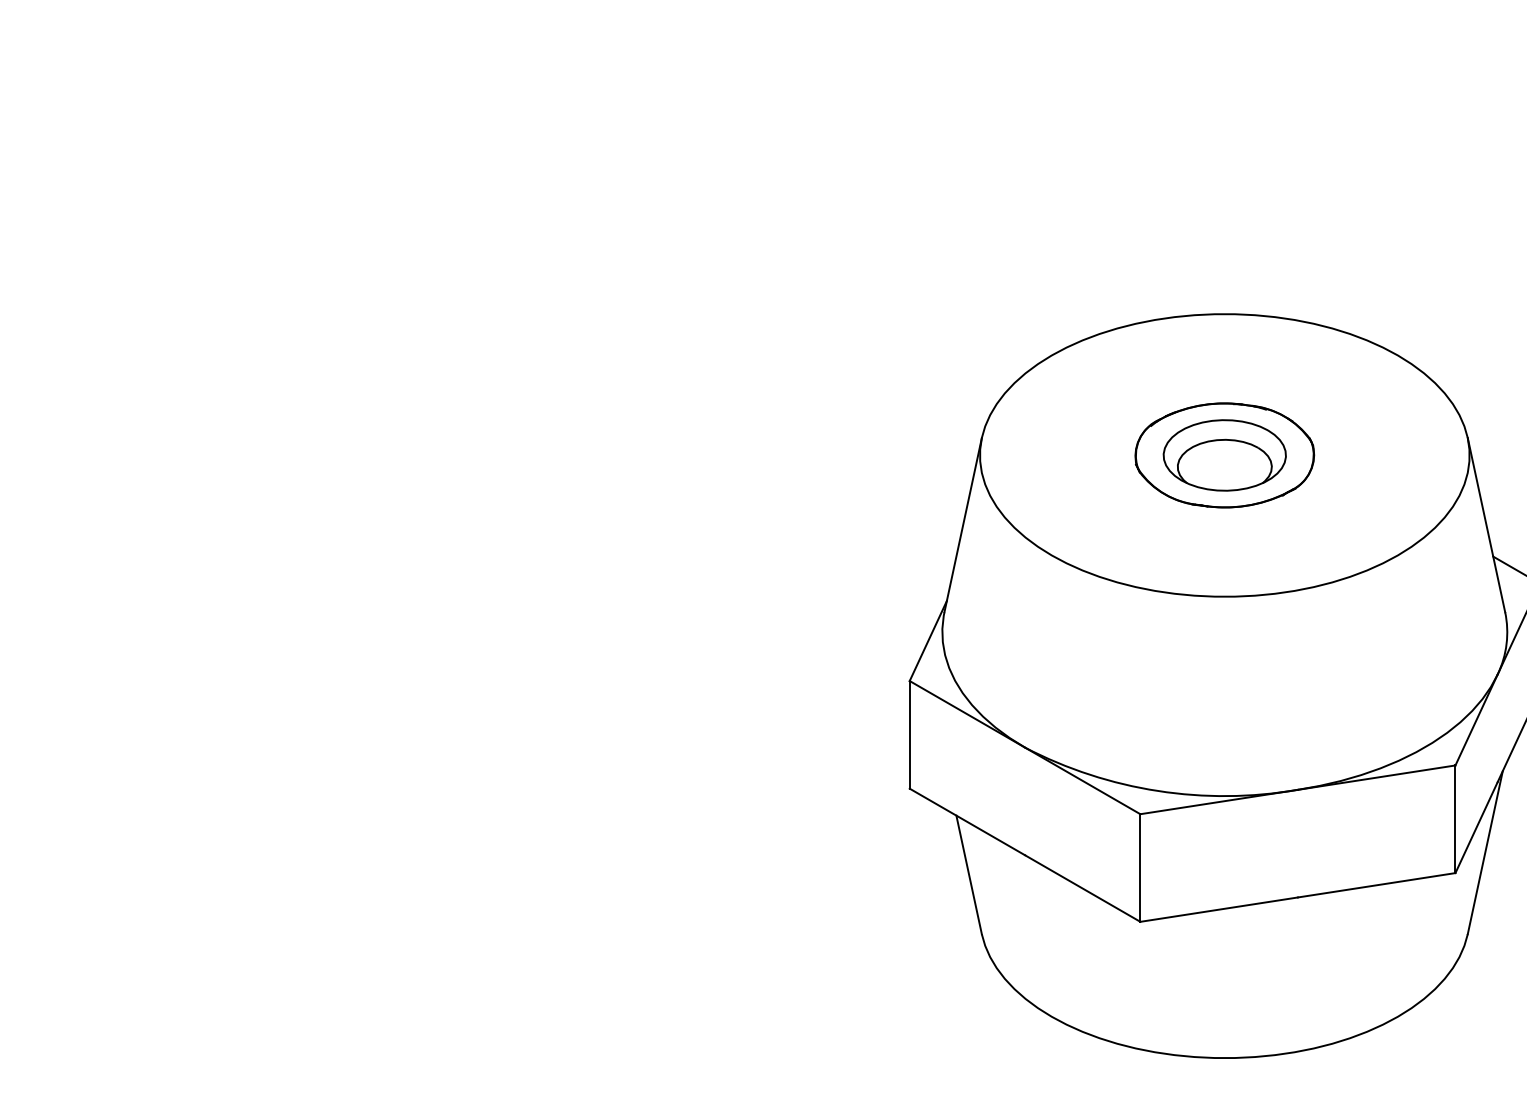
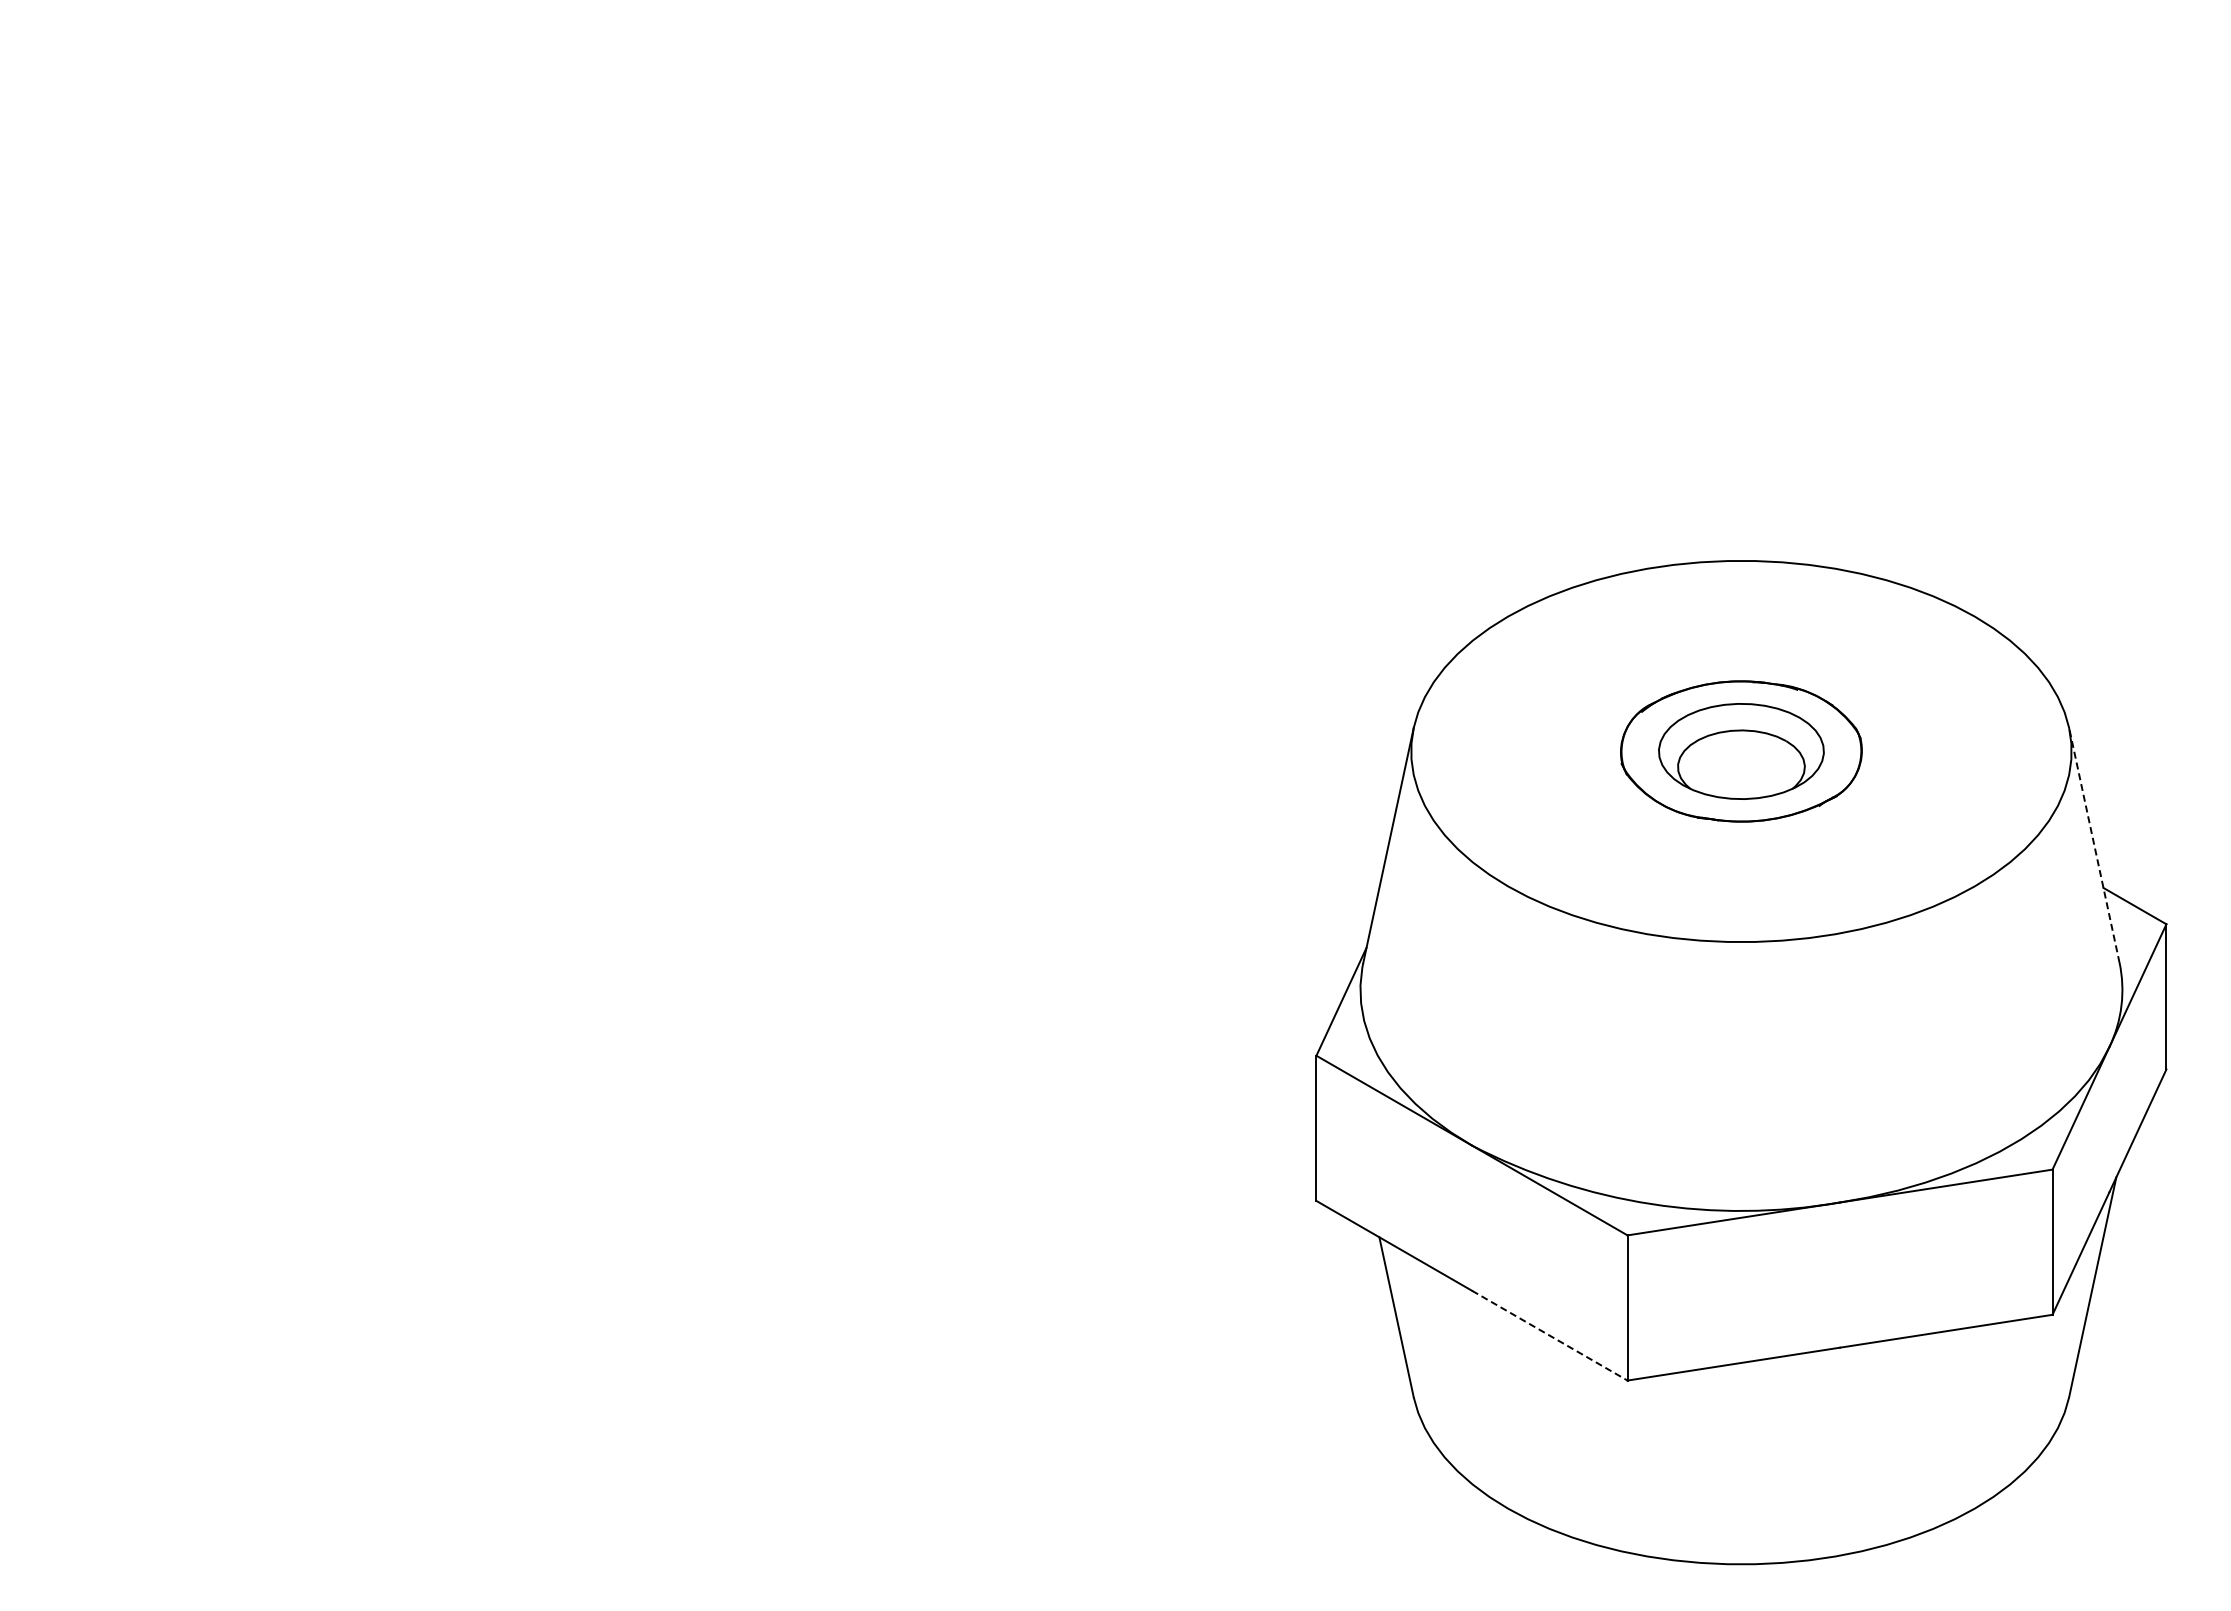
line: (1486, 525) -> (2094, 845), solid -> dashed
line: (1082, 888) -> (1549, 1335), solid -> dashed

